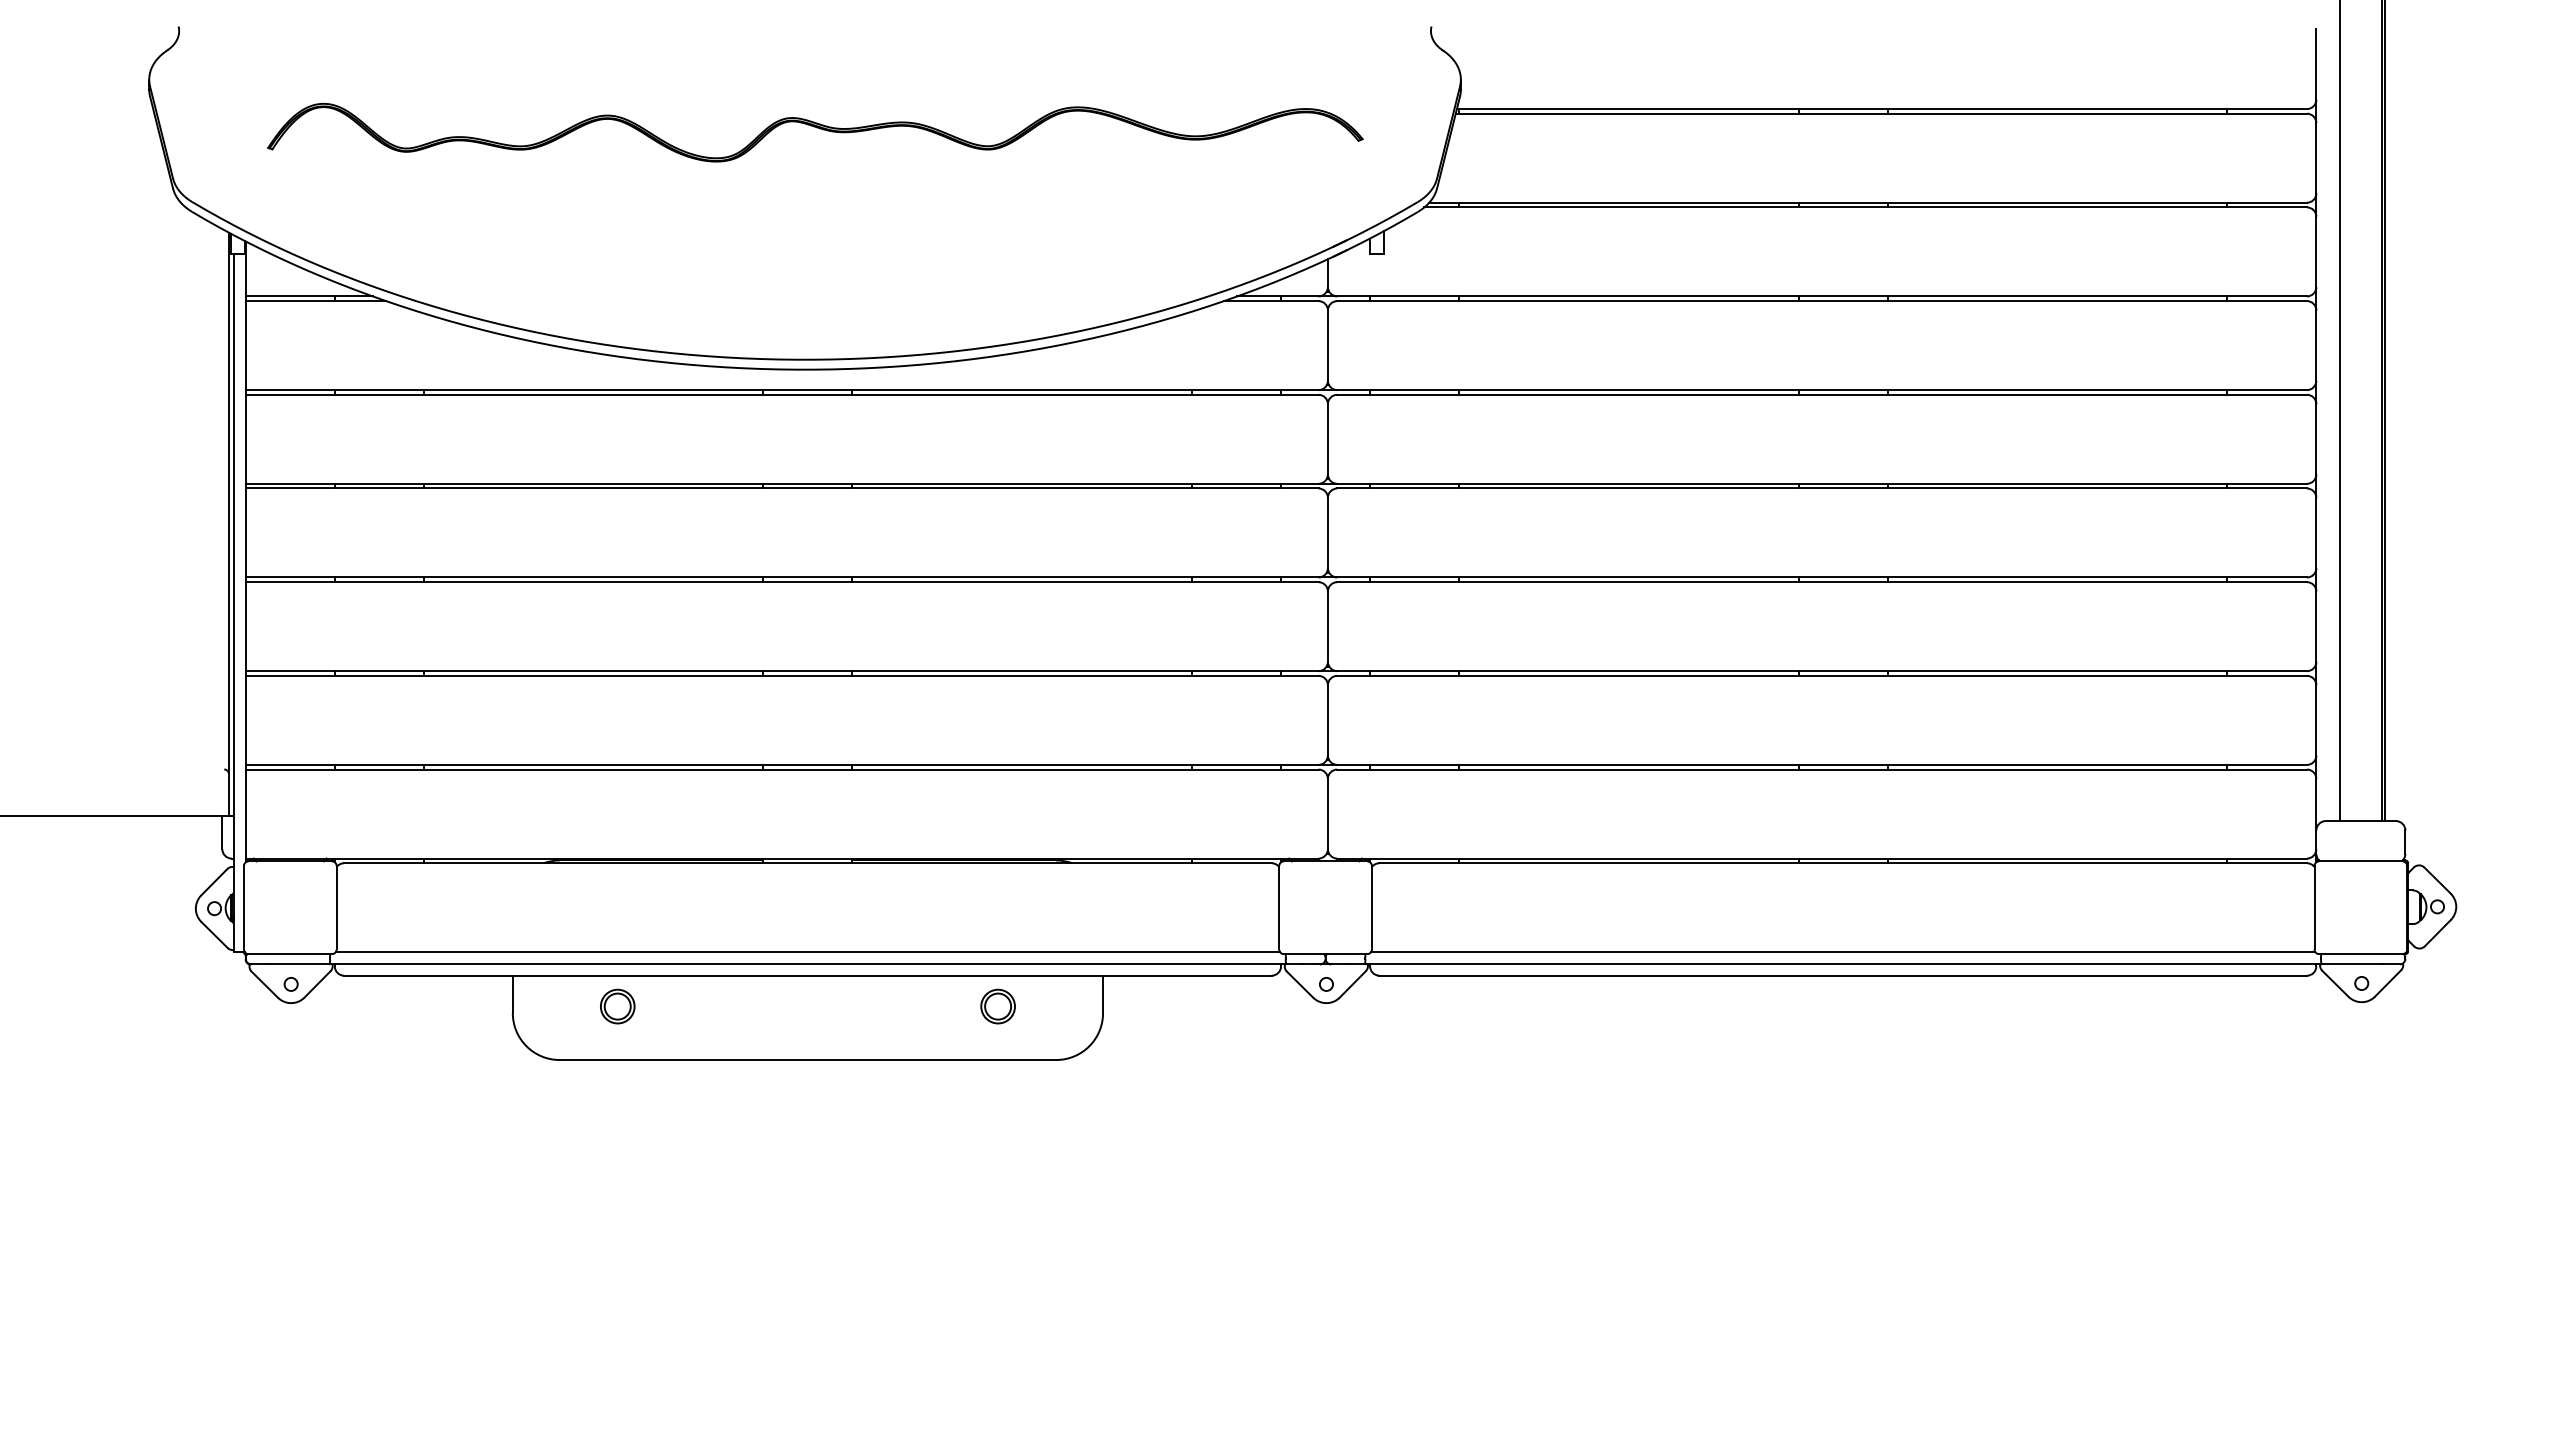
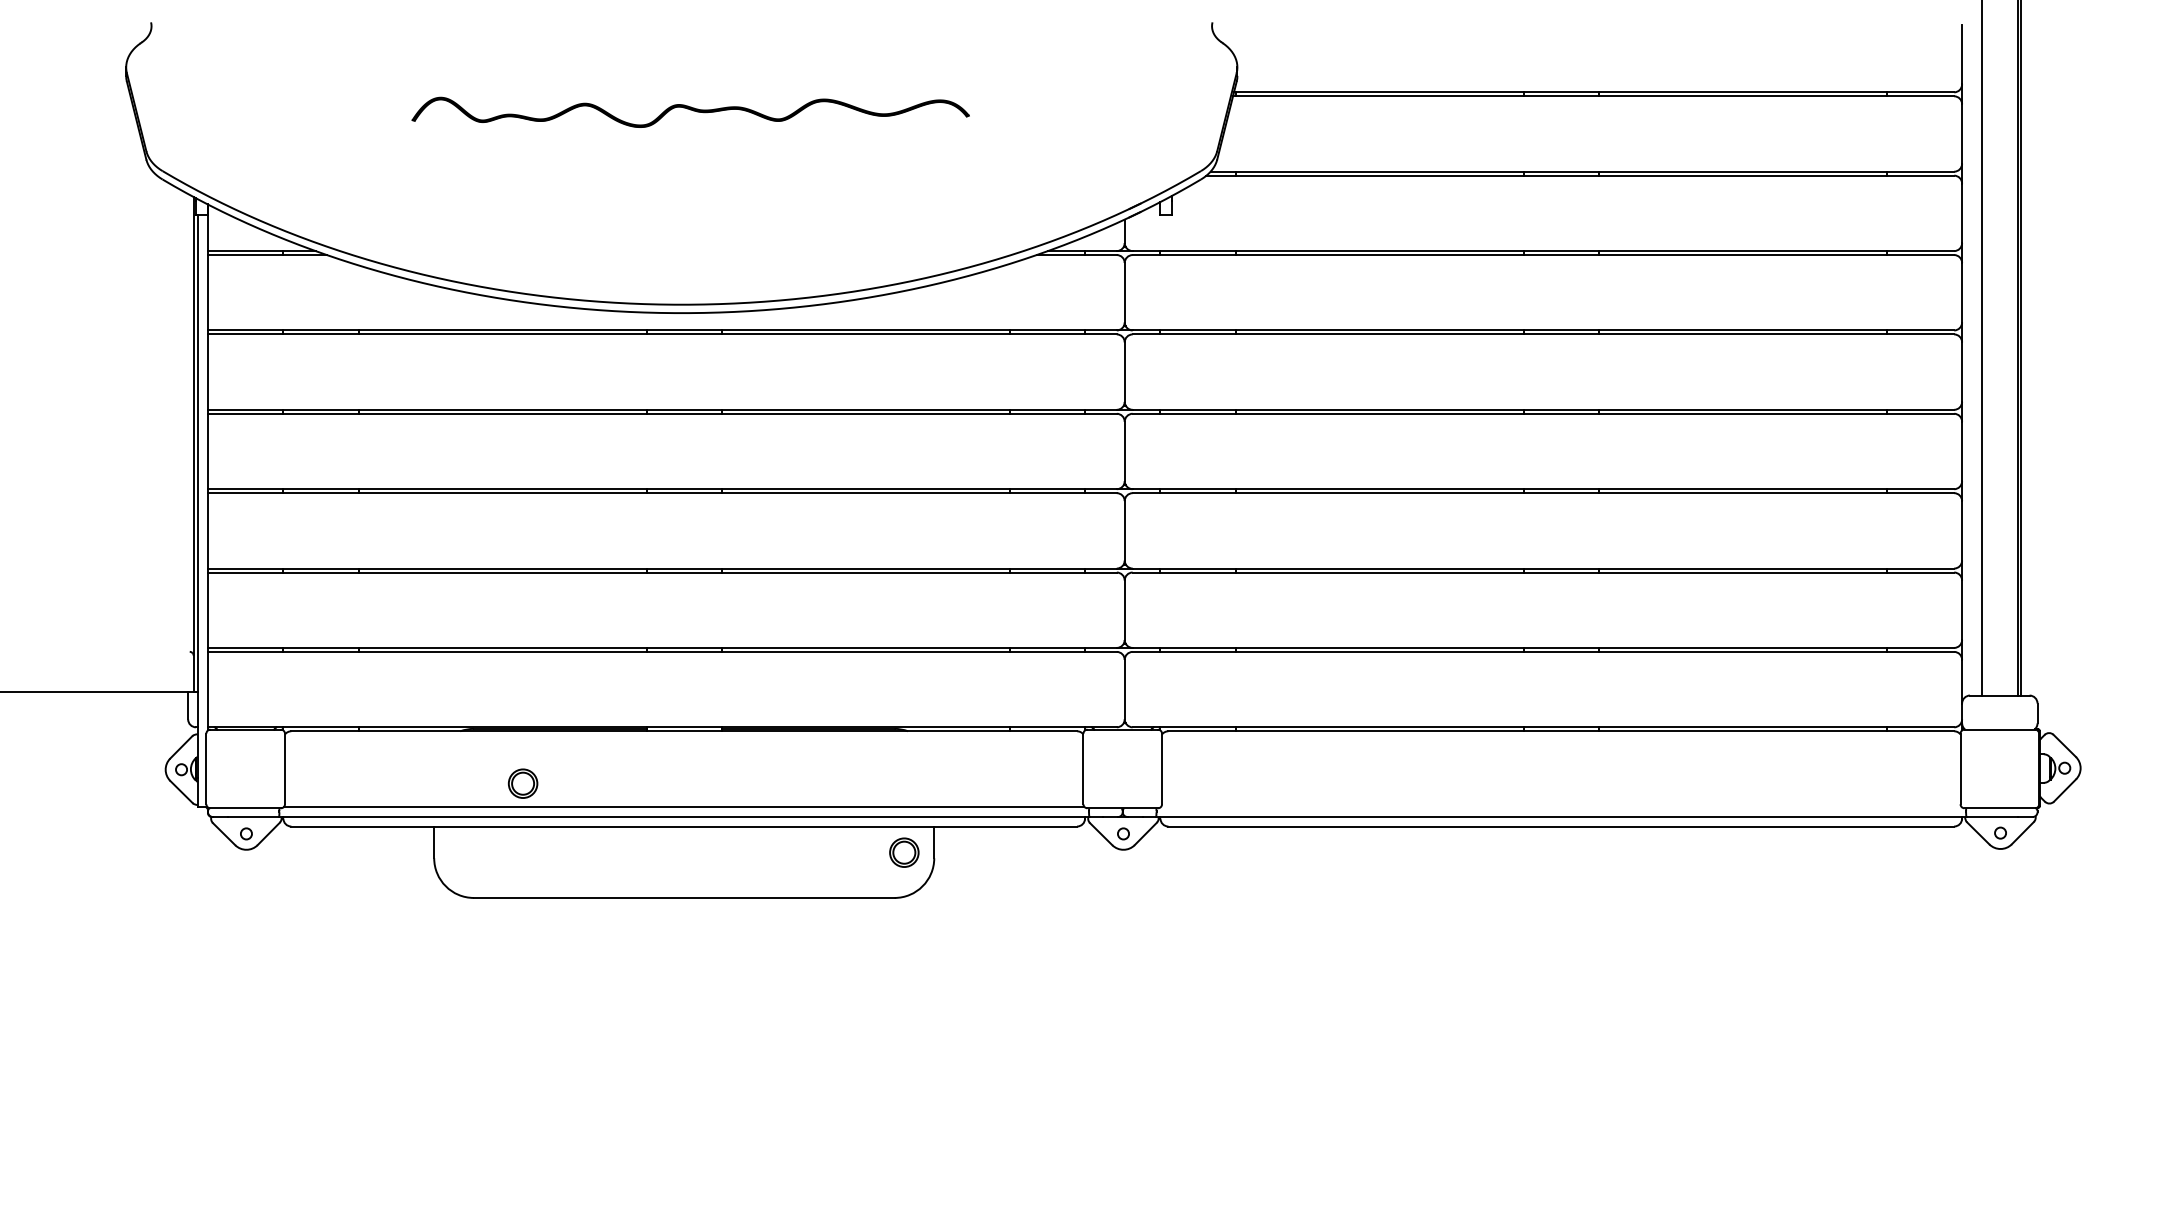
part: (815, 132) -> (690, 112), size x0.6
line: (1843, 952) -> (1561, 806), removed
part: (617, 1006) -> (522, 783), moved
part: (998, 1006) -> (904, 852), moved

